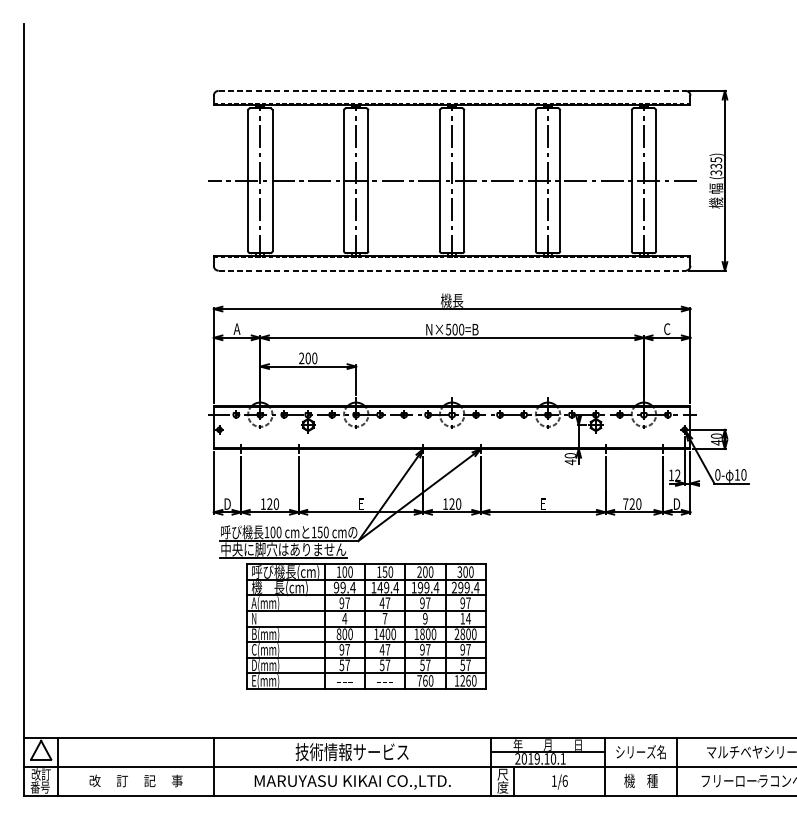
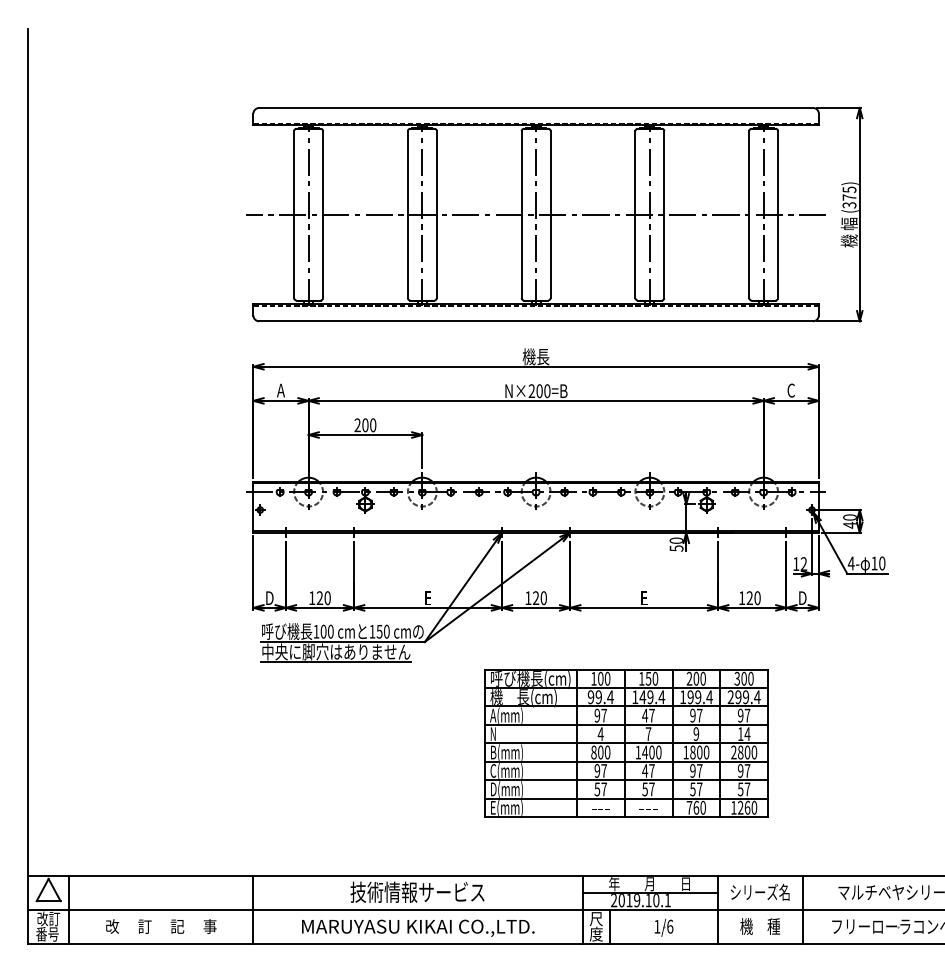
line: (452, 90) -> (536, 107), dashed -> solid
text: (716, 166) -> (849, 197), (335) -> (375)
line: (452, 270) -> (536, 321), dashed -> solid
text: (448, 329) -> (531, 391), N×500=B -> N×200=B
text: (570, 462) -> (676, 548), 40 -> 50
text: (717, 474) -> (850, 563), 0- -> 4-
text: (626, 503) -> (742, 597), 720 -> 120
part: (366, 626) -> (626, 743), moved

